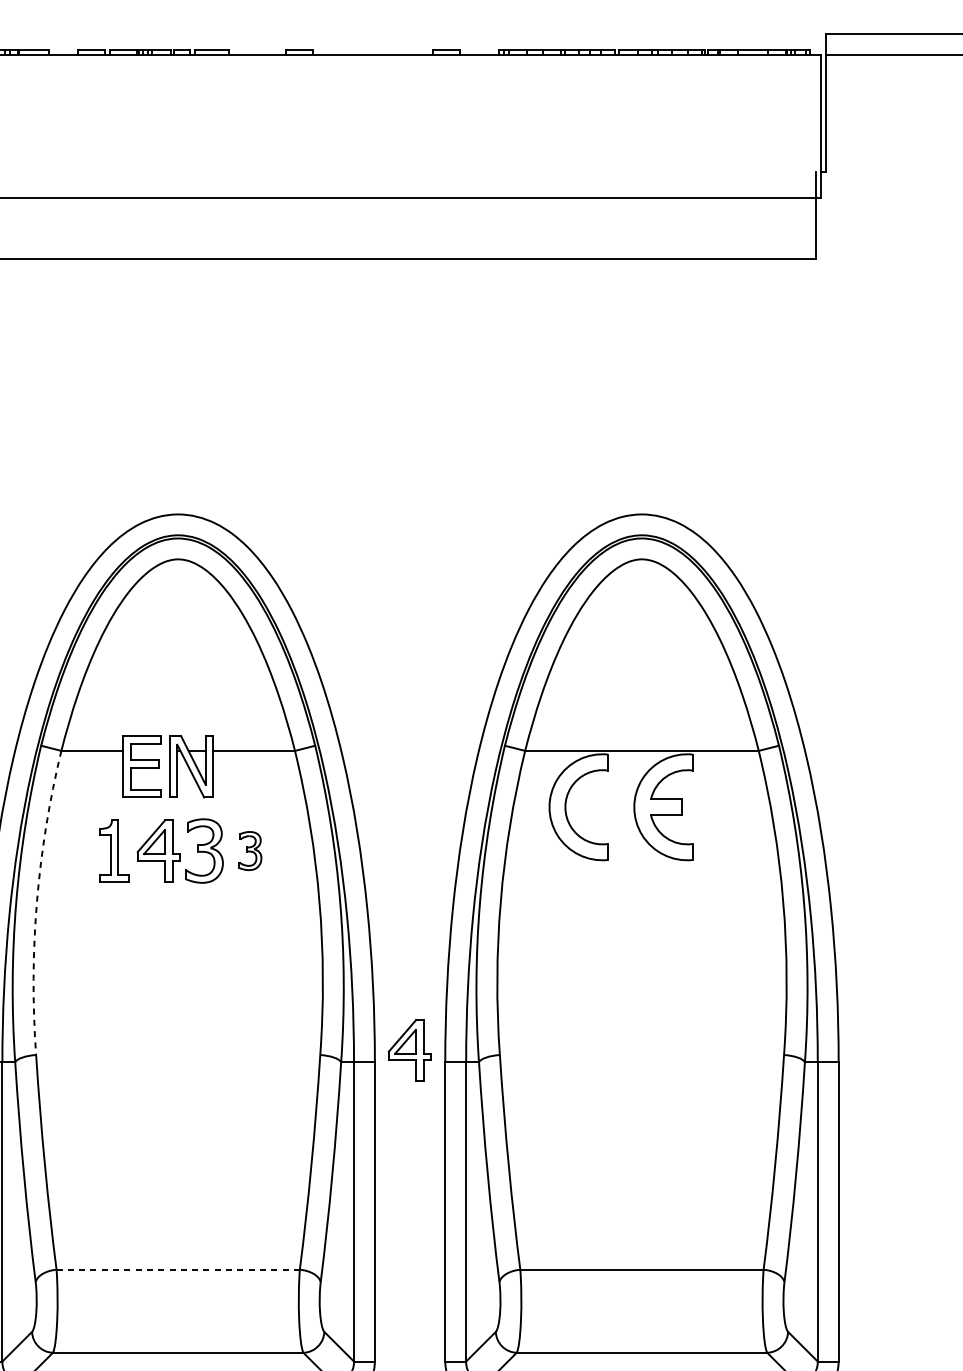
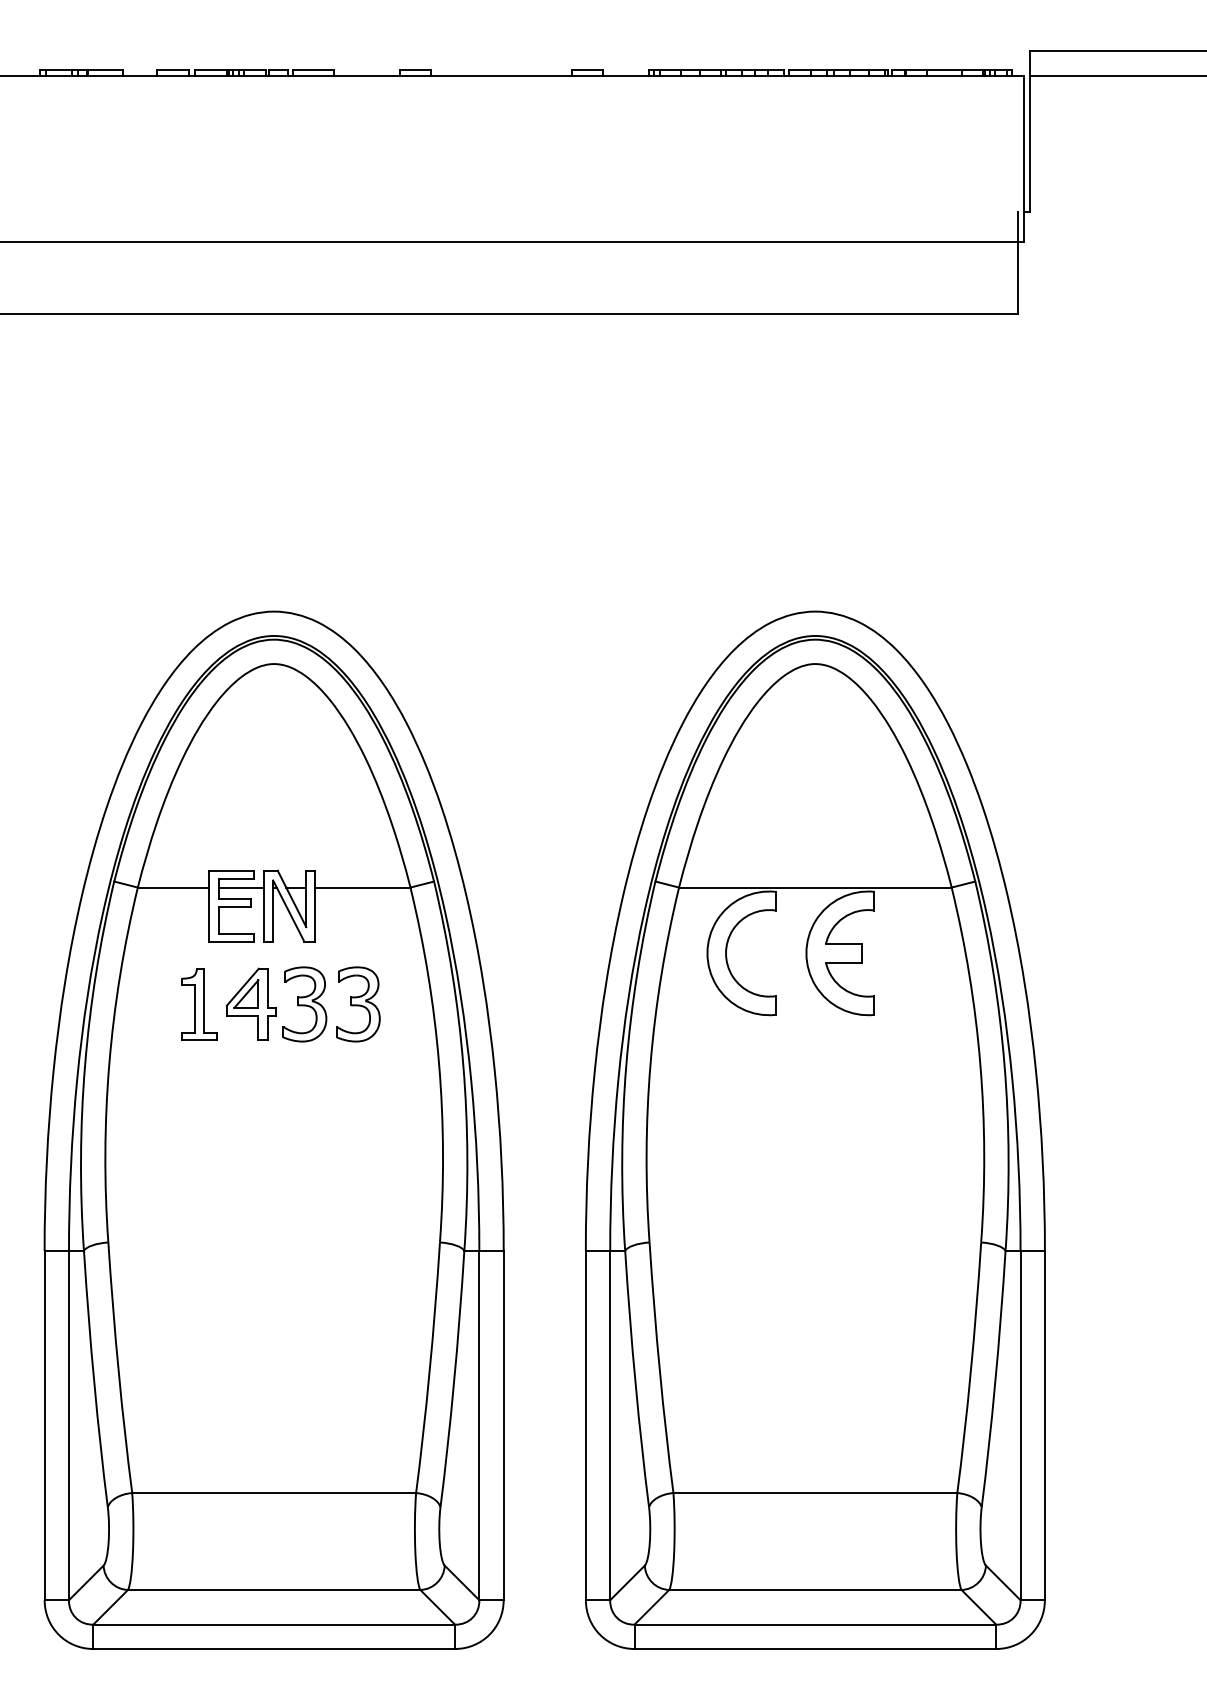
line: (150, 750) -> (241, 887), added
part: (250, 851) -> (358, 1004), size x1.67
arc: (37, 901) -> (109, 1063), dashed -> solid
part: (408, 1049) -> (543, 1236), removed
line: (178, 1270) -> (274, 1493), dashed -> solid

